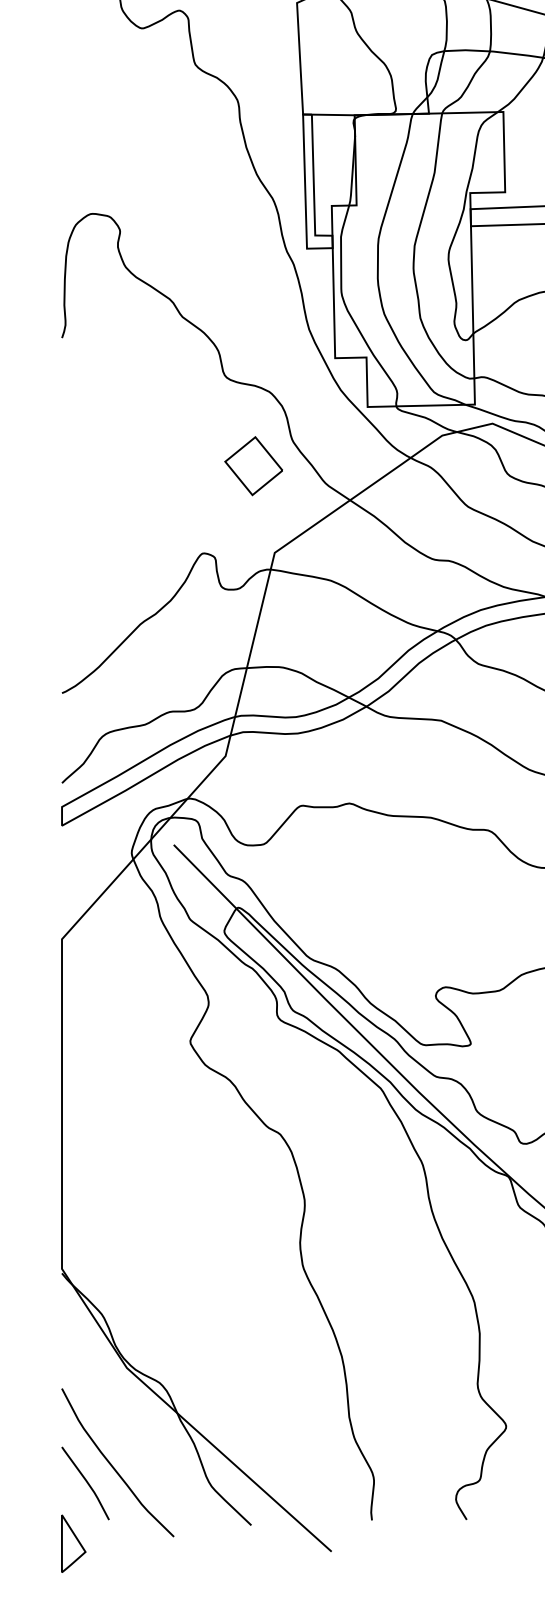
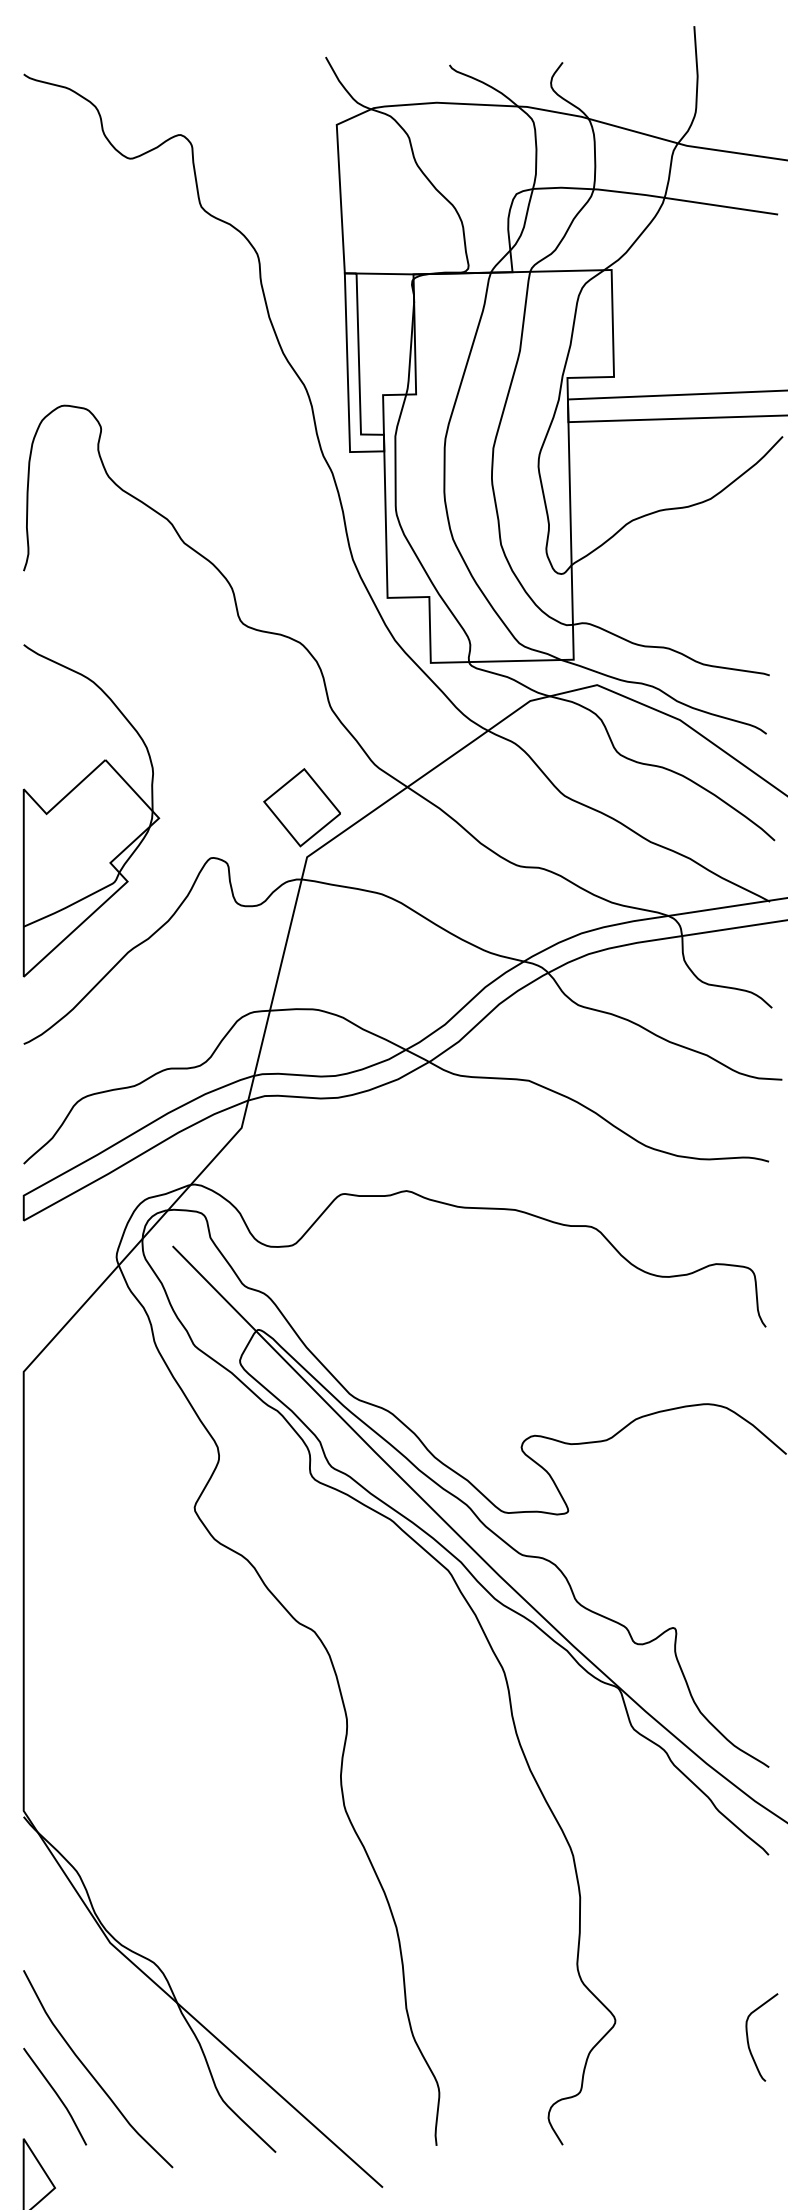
part: (253, 465) -> (301, 807), moved
part: (112, 517) -> (91, 810), added

